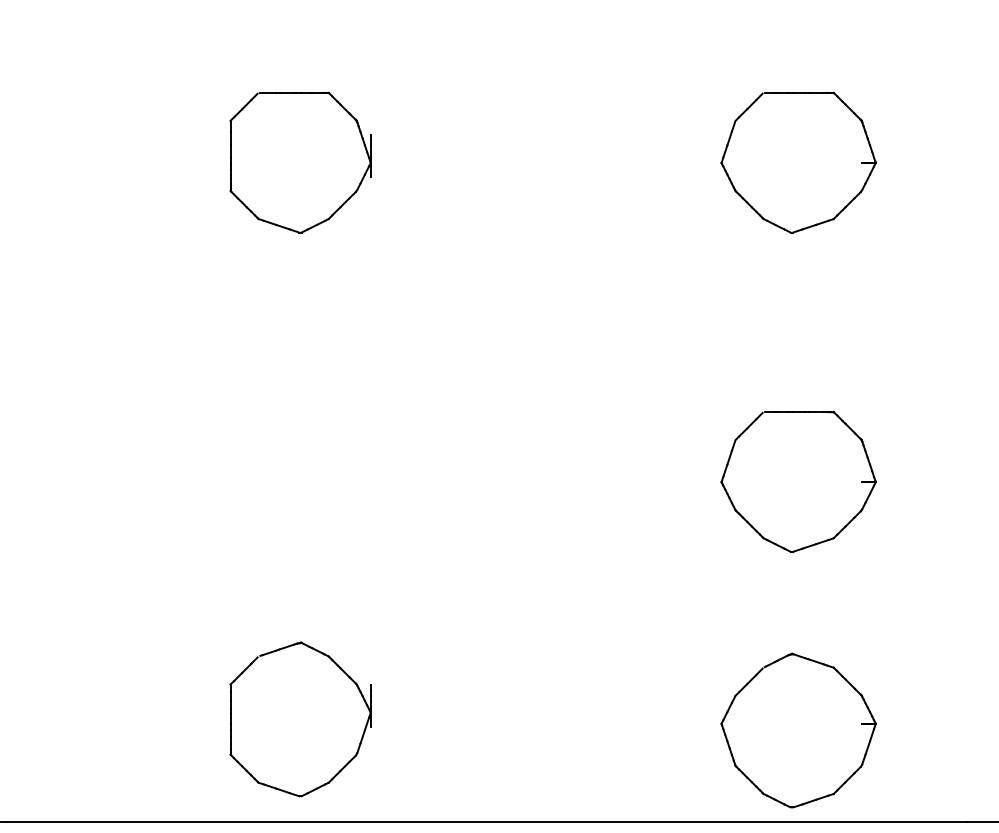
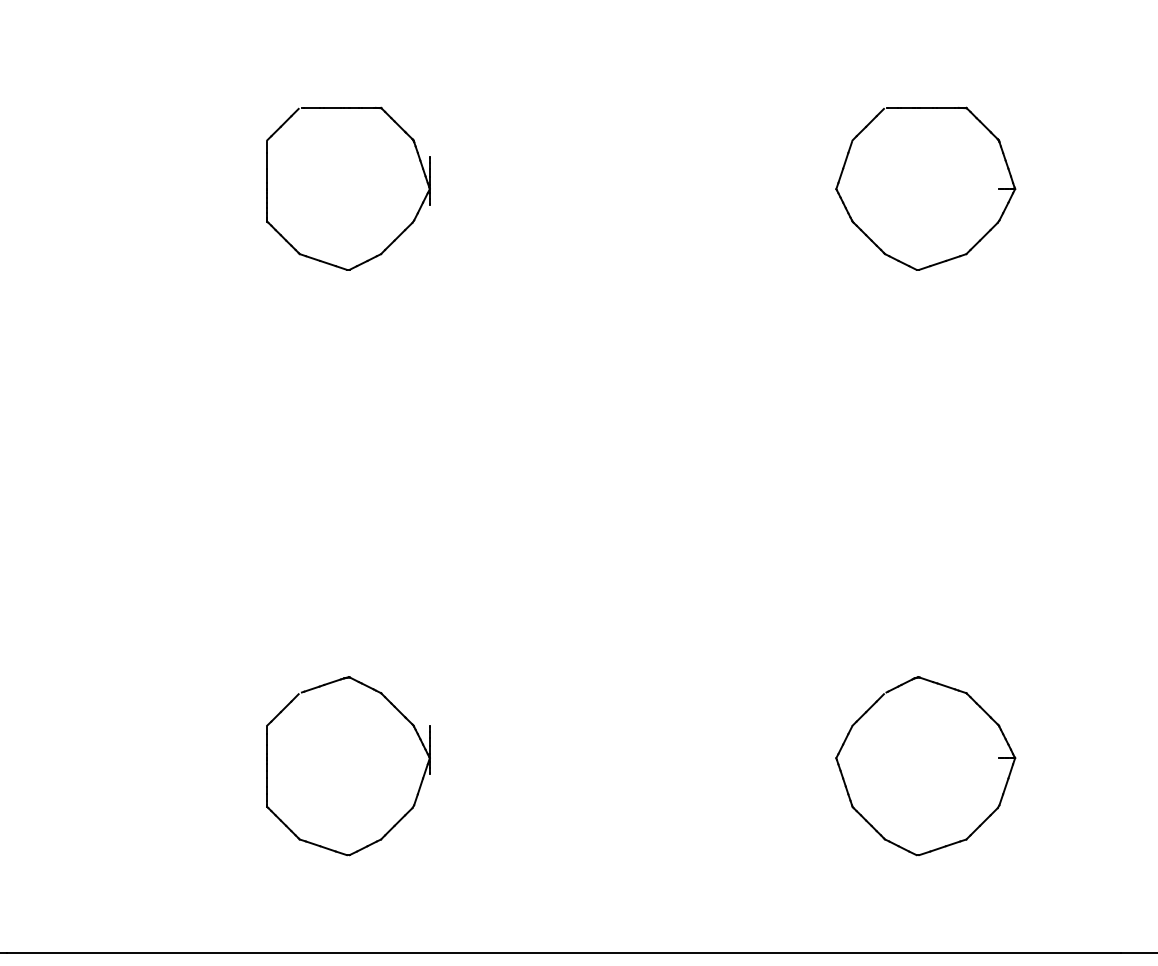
part: (861, 481) -> (998, 558), removed
part: (798, 730) -> (925, 766), moved
part: (361, 738) -> (418, 788), moved

